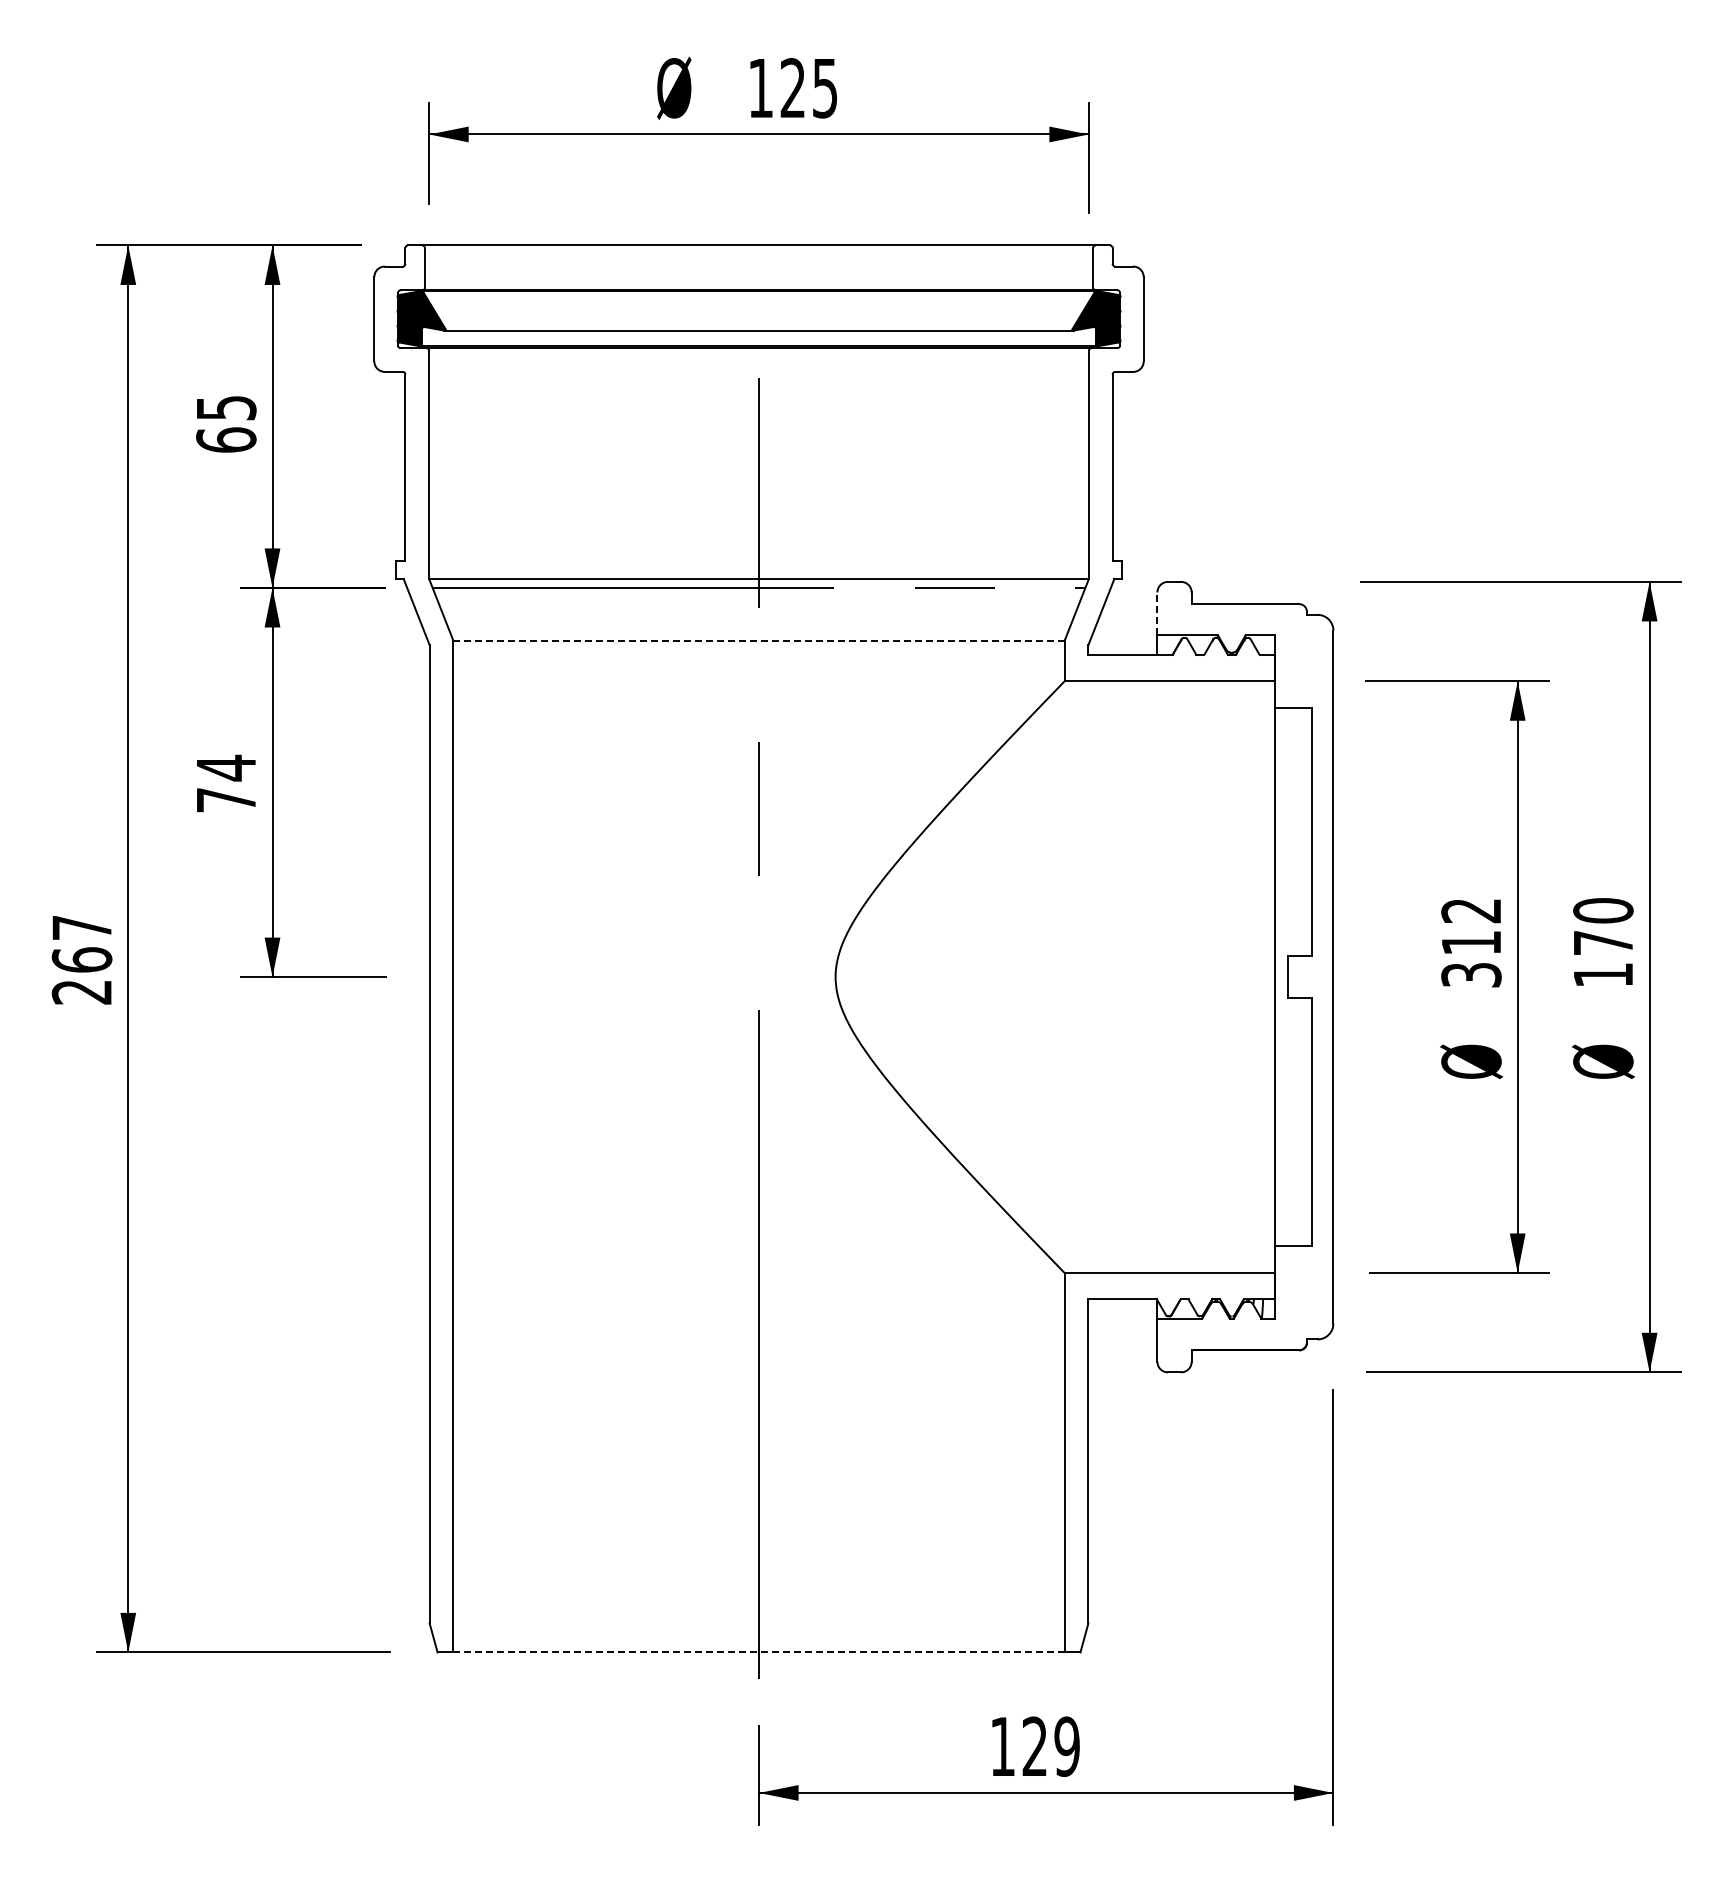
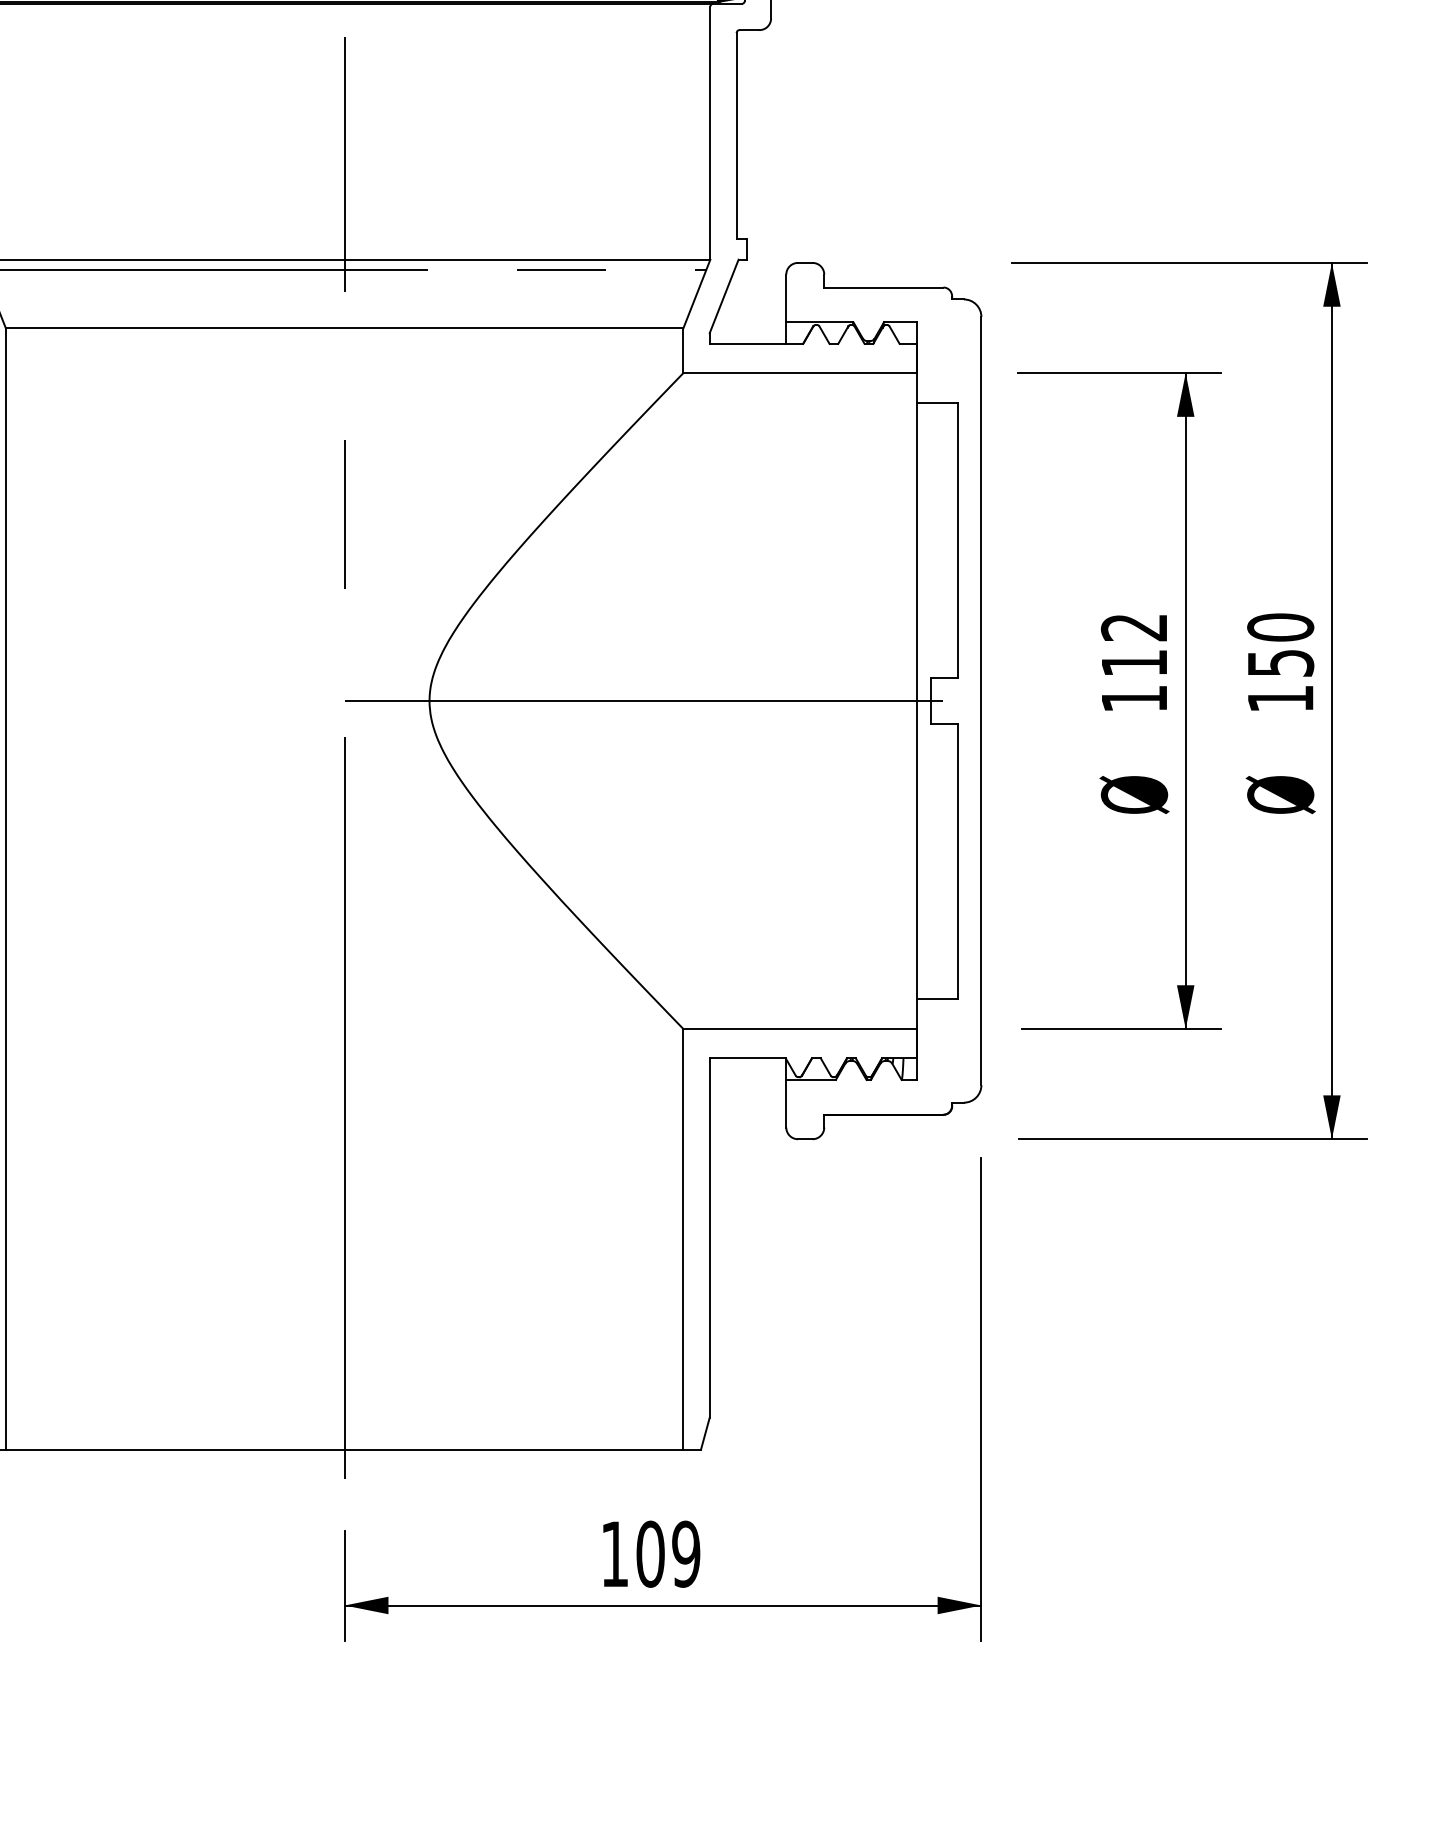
line: (1157, 613) -> (786, 297), dashed -> solid
line: (759, 640) -> (345, 327), dashed -> solid
text: (1603, 943) -> (1280, 663), 170 -> 150
text: (1471, 975) -> (1134, 699), 312 -> 112
line: (1028, 977) -> (643, 701), added
line: (759, 1652) -> (345, 1449), dashed -> solid
text: (1034, 1746) -> (650, 1553), 129 -> 109

